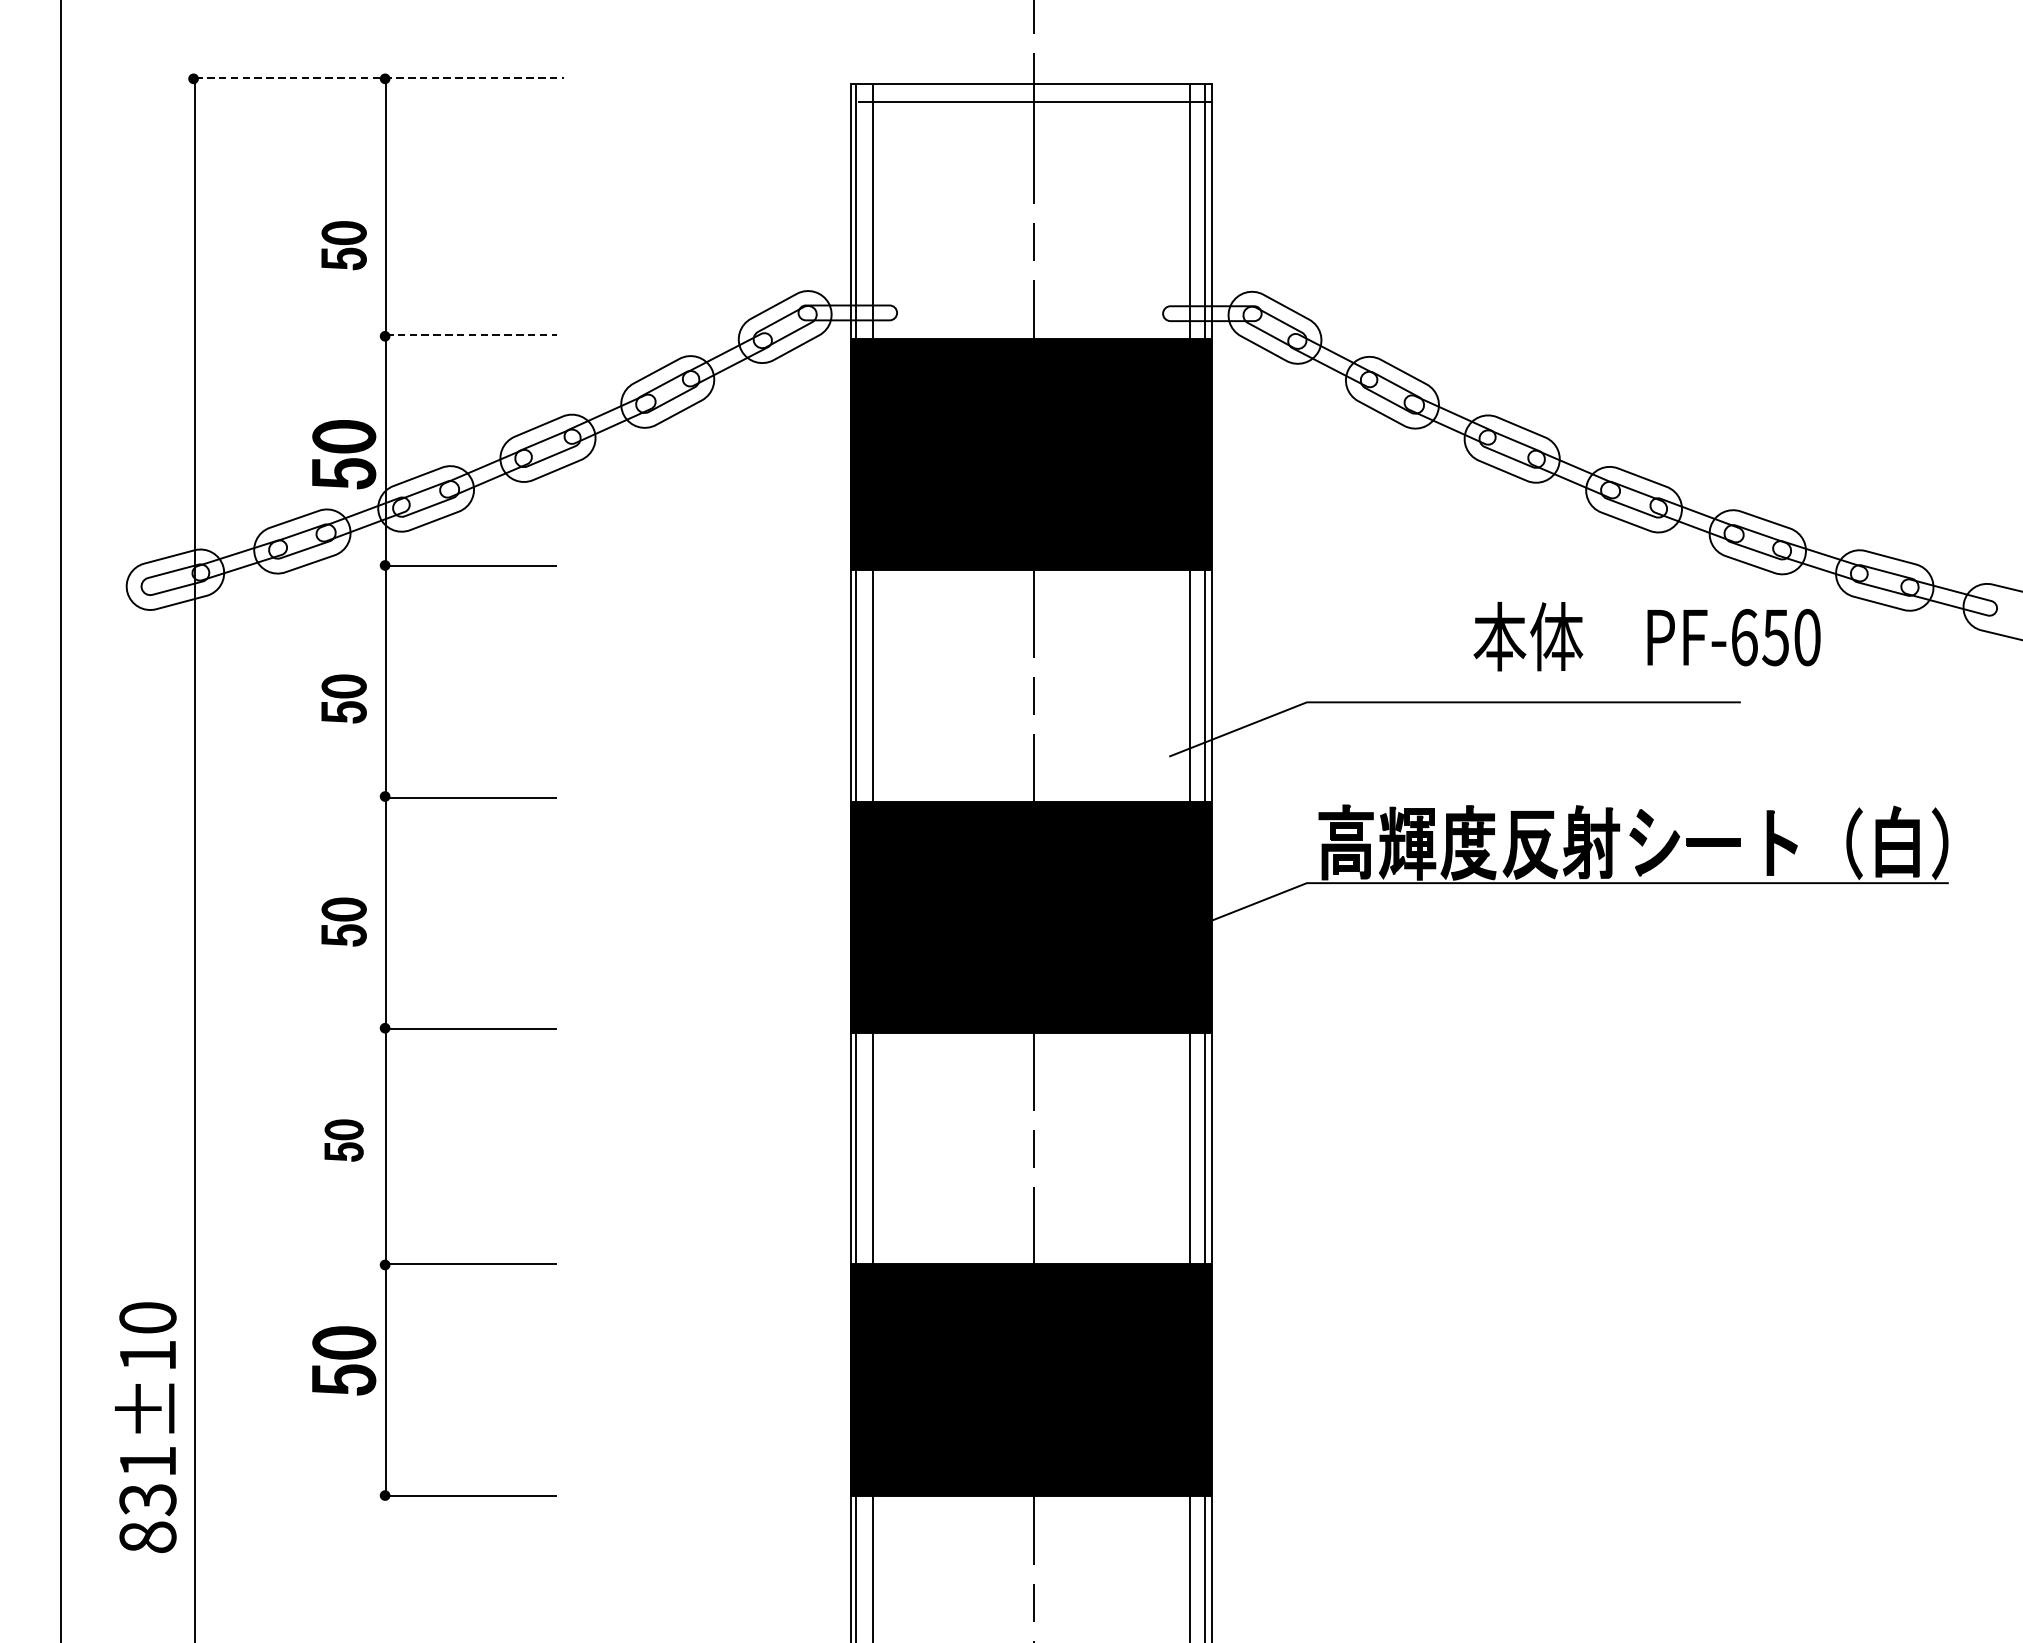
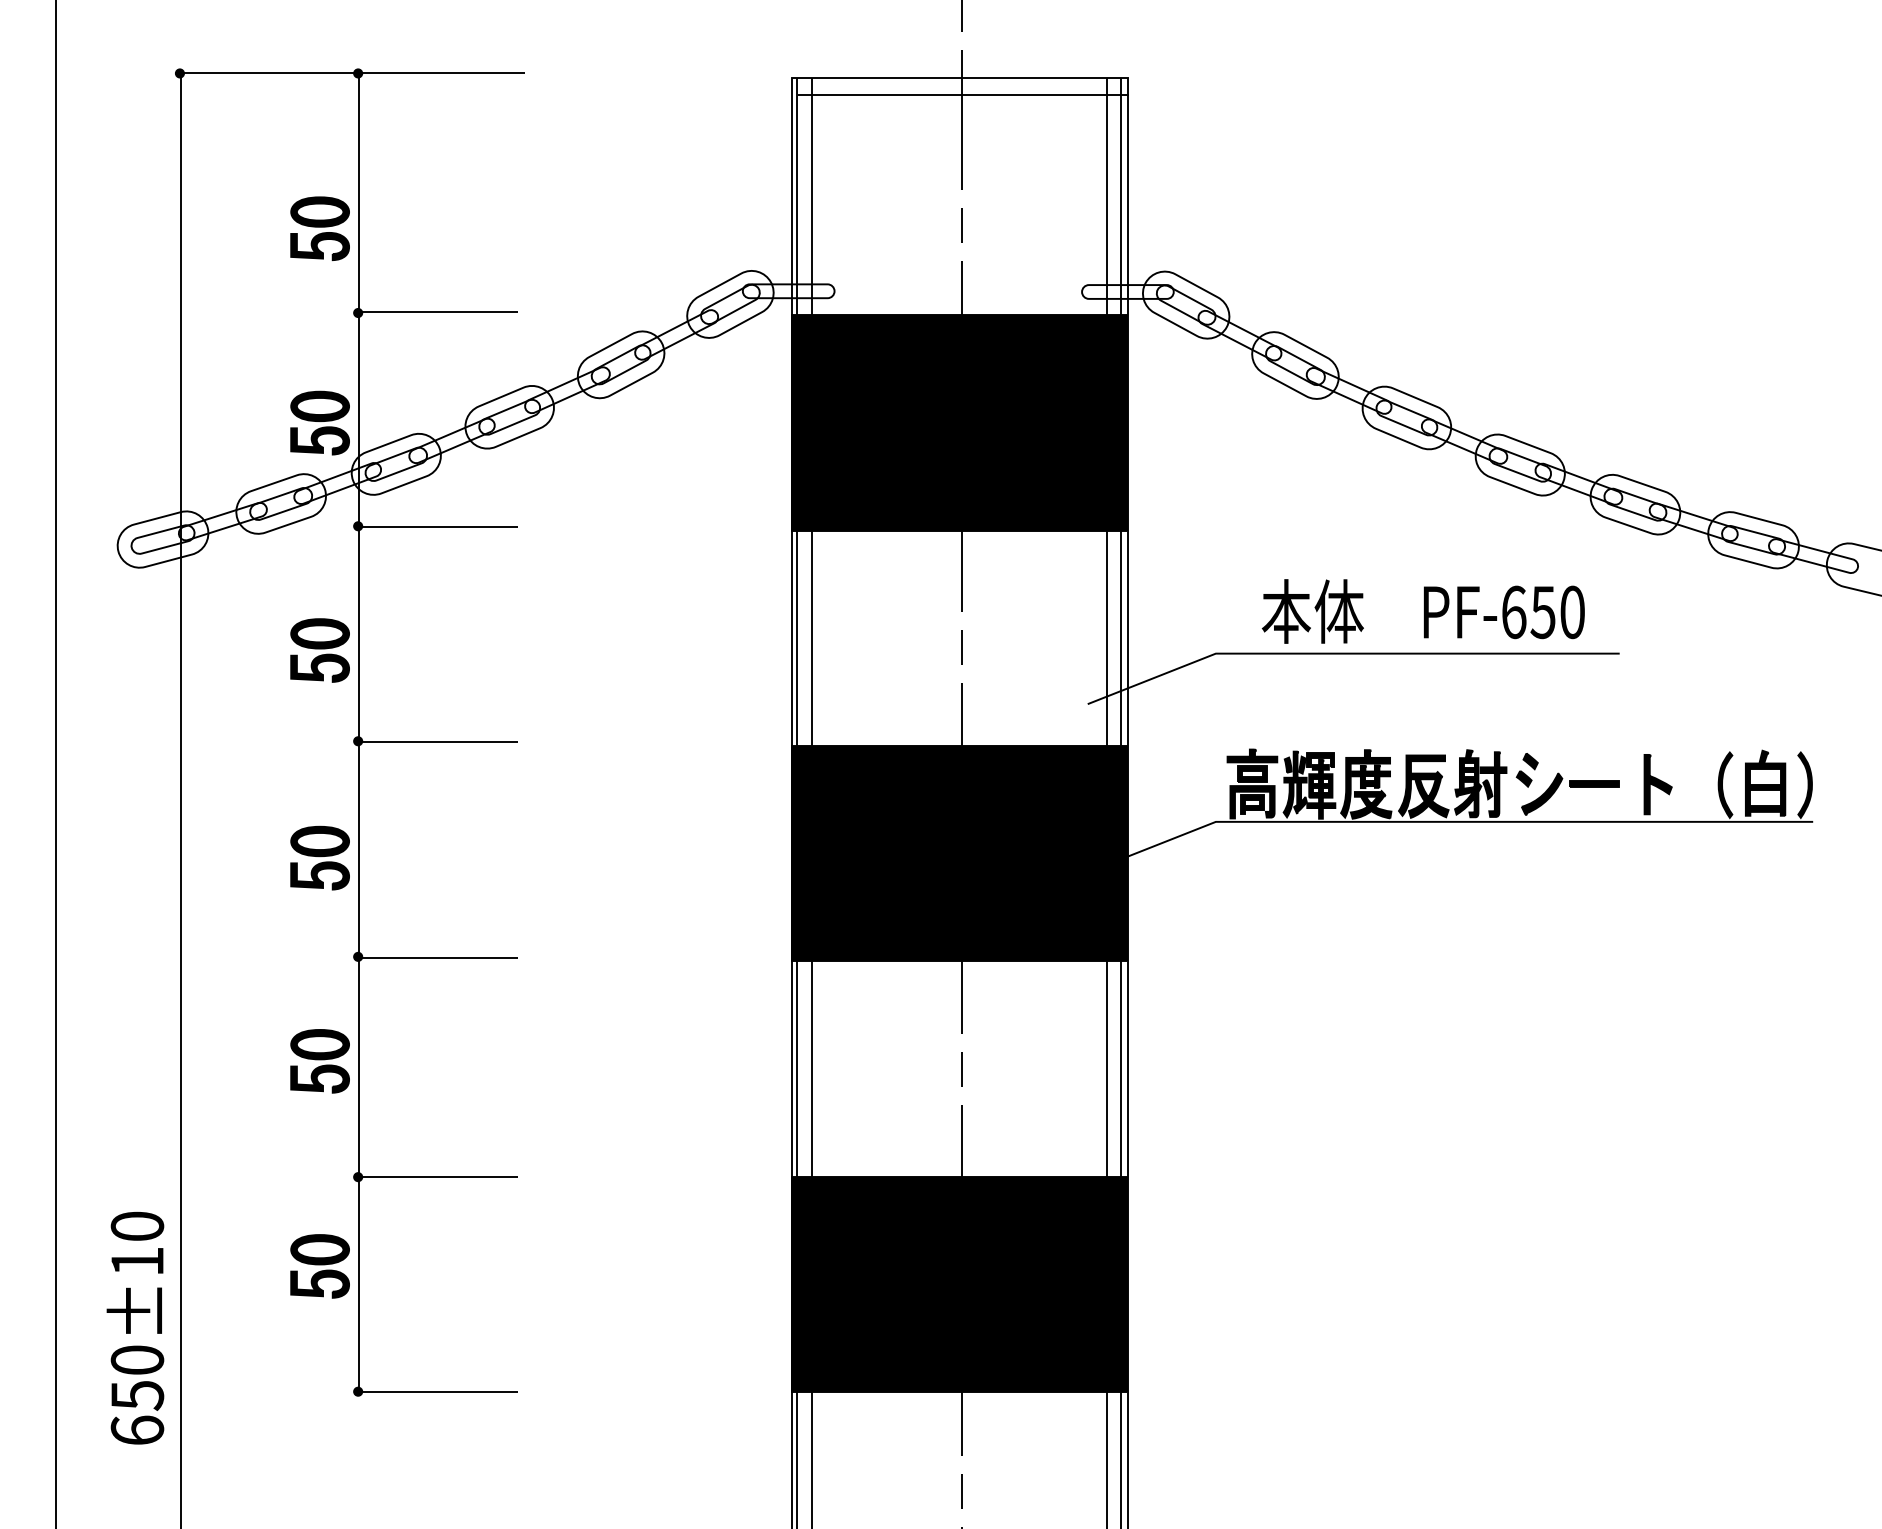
line: (379, 77) -> (352, 72), dashed -> solid
part: (343, 245) -> (319, 228), size x1.43
line: (471, 334) -> (438, 311), dashed -> solid
text: (1646, 636) -> (1422, 611), moved
part: (343, 698) -> (319, 650), size x1.43
part: (343, 921) -> (319, 857), size x1.43
part: (343, 1140) -> (319, 1061), size x1.67
text: (147, 1499) -> (137, 1395), 831±10 -> 650±10

